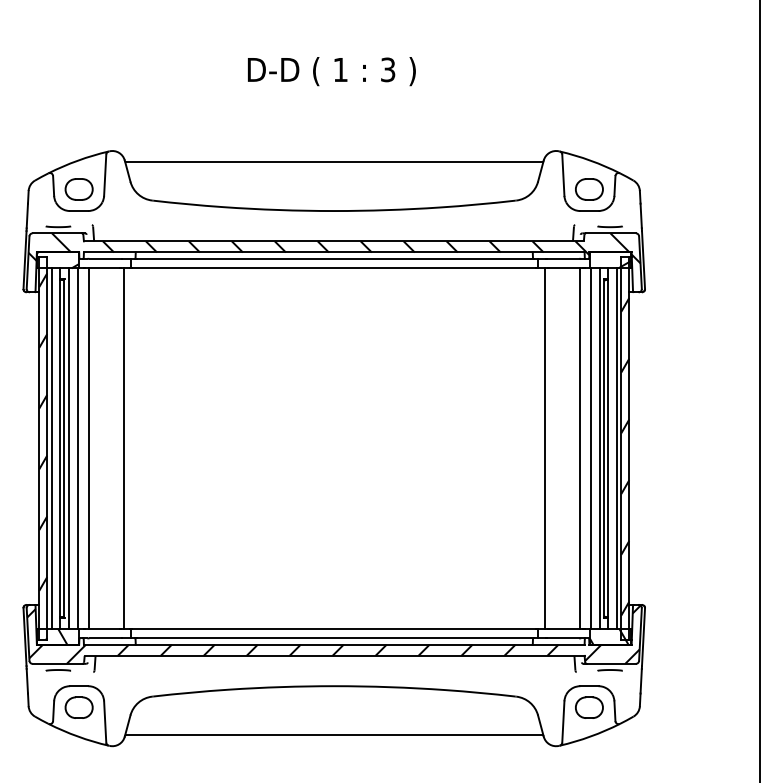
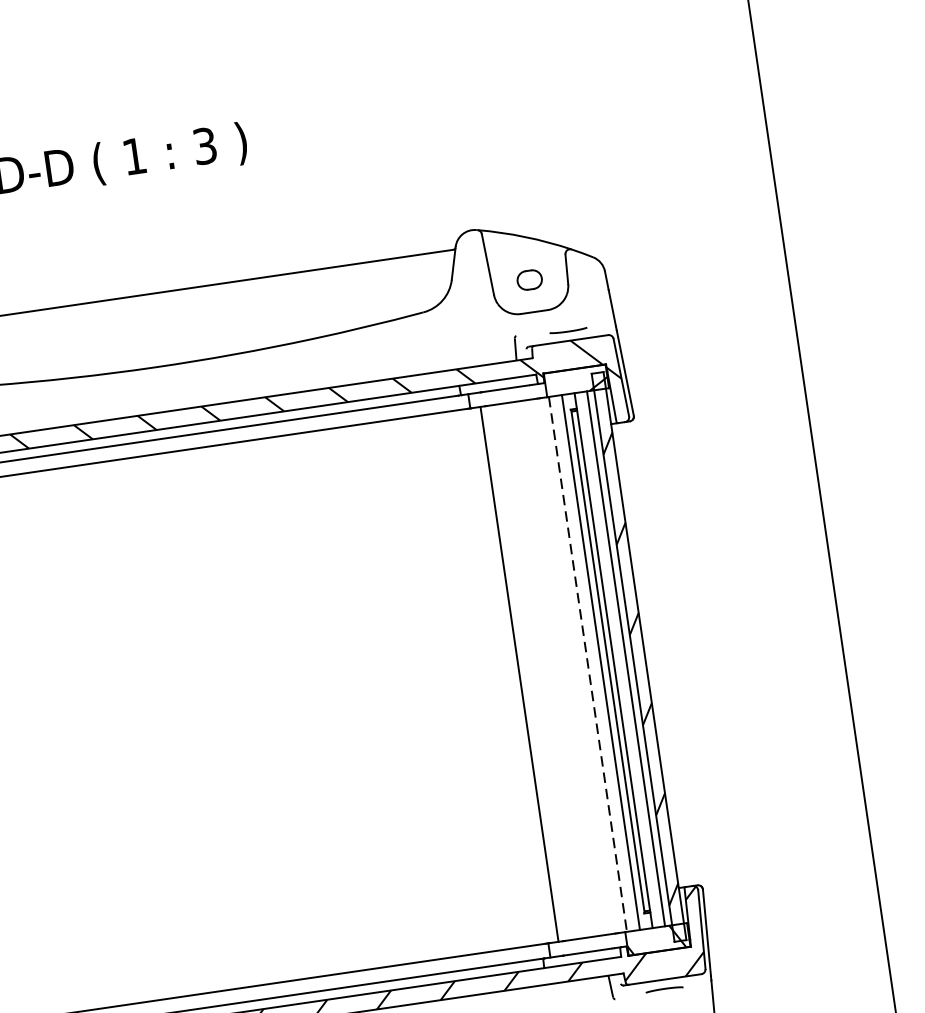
part: (589, 189) -> (529, 280), size x0.6
line: (579, 448) -> (571, 666), removed
line: (590, 449) -> (587, 665), solid -> dashed

